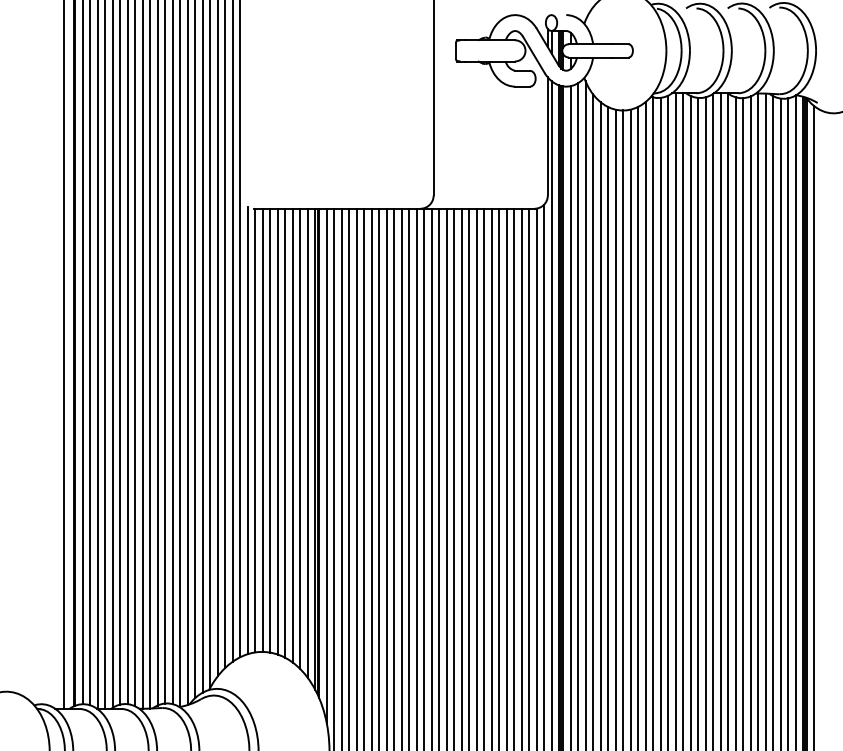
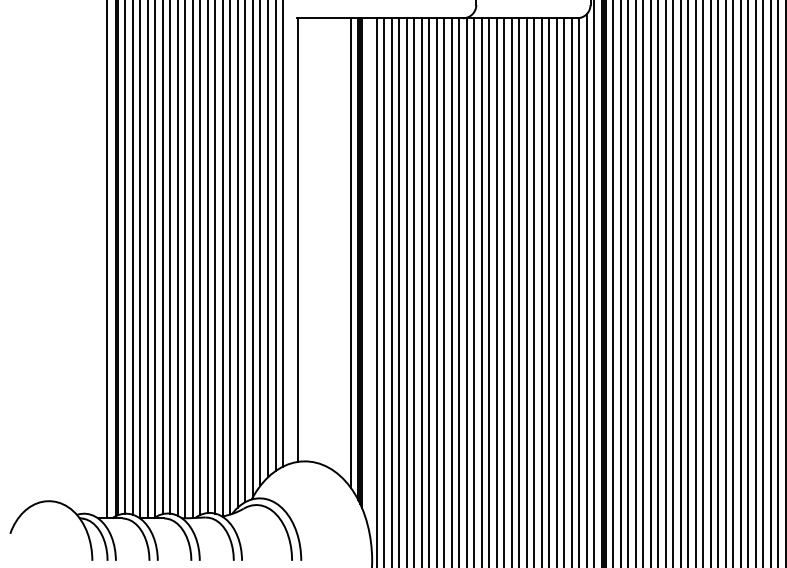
line: (262, 429) -> (305, 238), removed
line: (247, 430) -> (290, 239), removed
line: (270, 430) -> (313, 239), removed
line: (277, 431) -> (320, 240), removed
line: (285, 432) -> (328, 241), removed
line: (292, 435) -> (335, 244), removed
line: (300, 438) -> (343, 247), removed
line: (326, 465) -> (369, 274), removed

